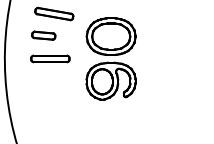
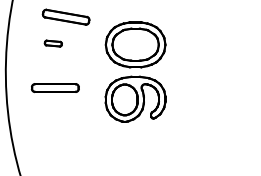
part: (43, 35) -> (53, 43), size x0.6
part: (49, 58) -> (54, 87), moved

